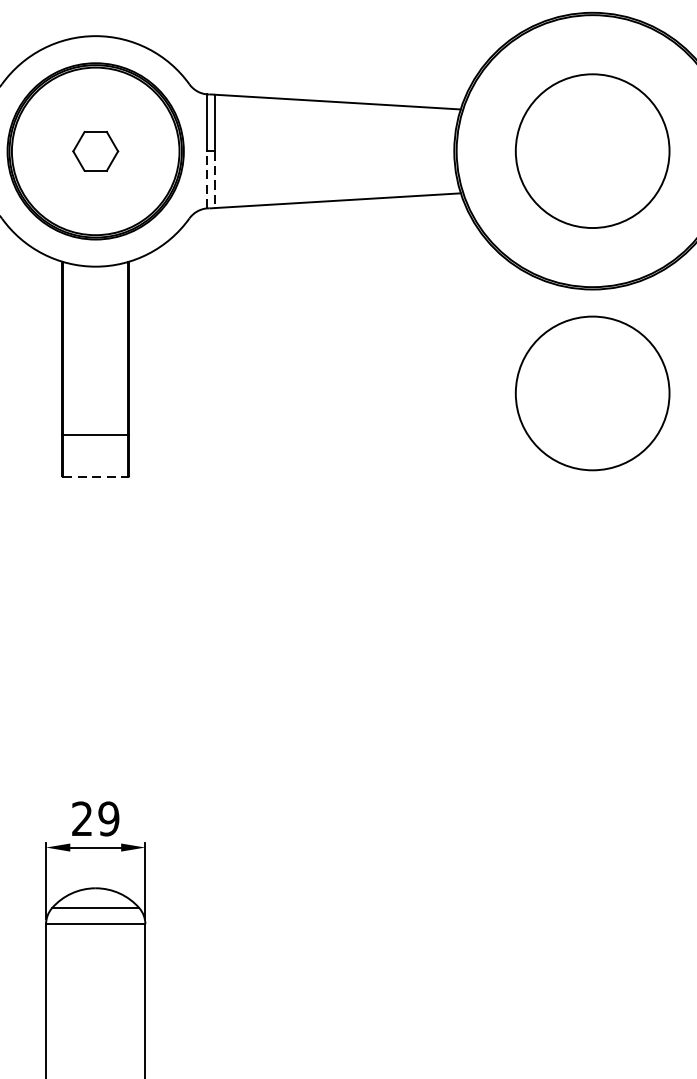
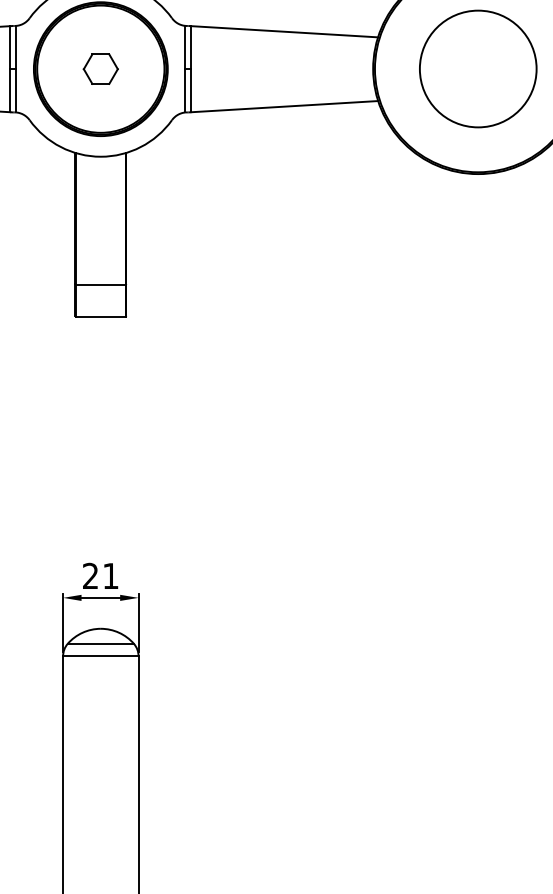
line: (207, 179) -> (185, 90), dashed -> solid
line: (215, 179) -> (191, 90), dashed -> solid
circle: (593, 392) -> (478, 252), removed
line: (95, 477) -> (100, 316), dashed -> solid
text: (108, 818) -> (110, 575), 29 -> 21

